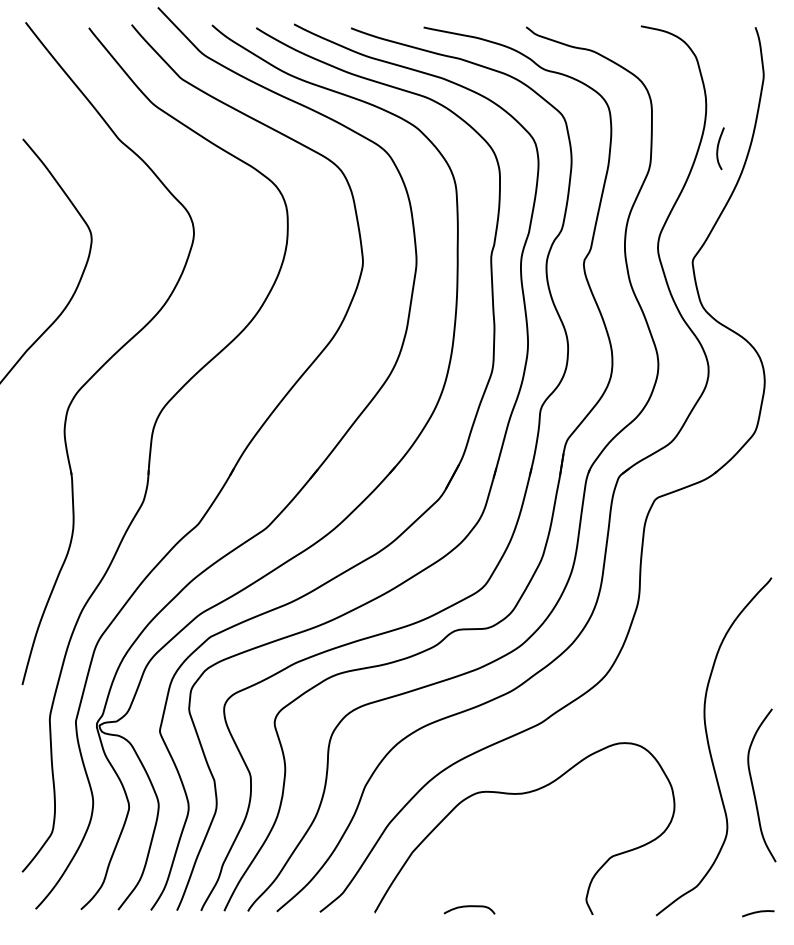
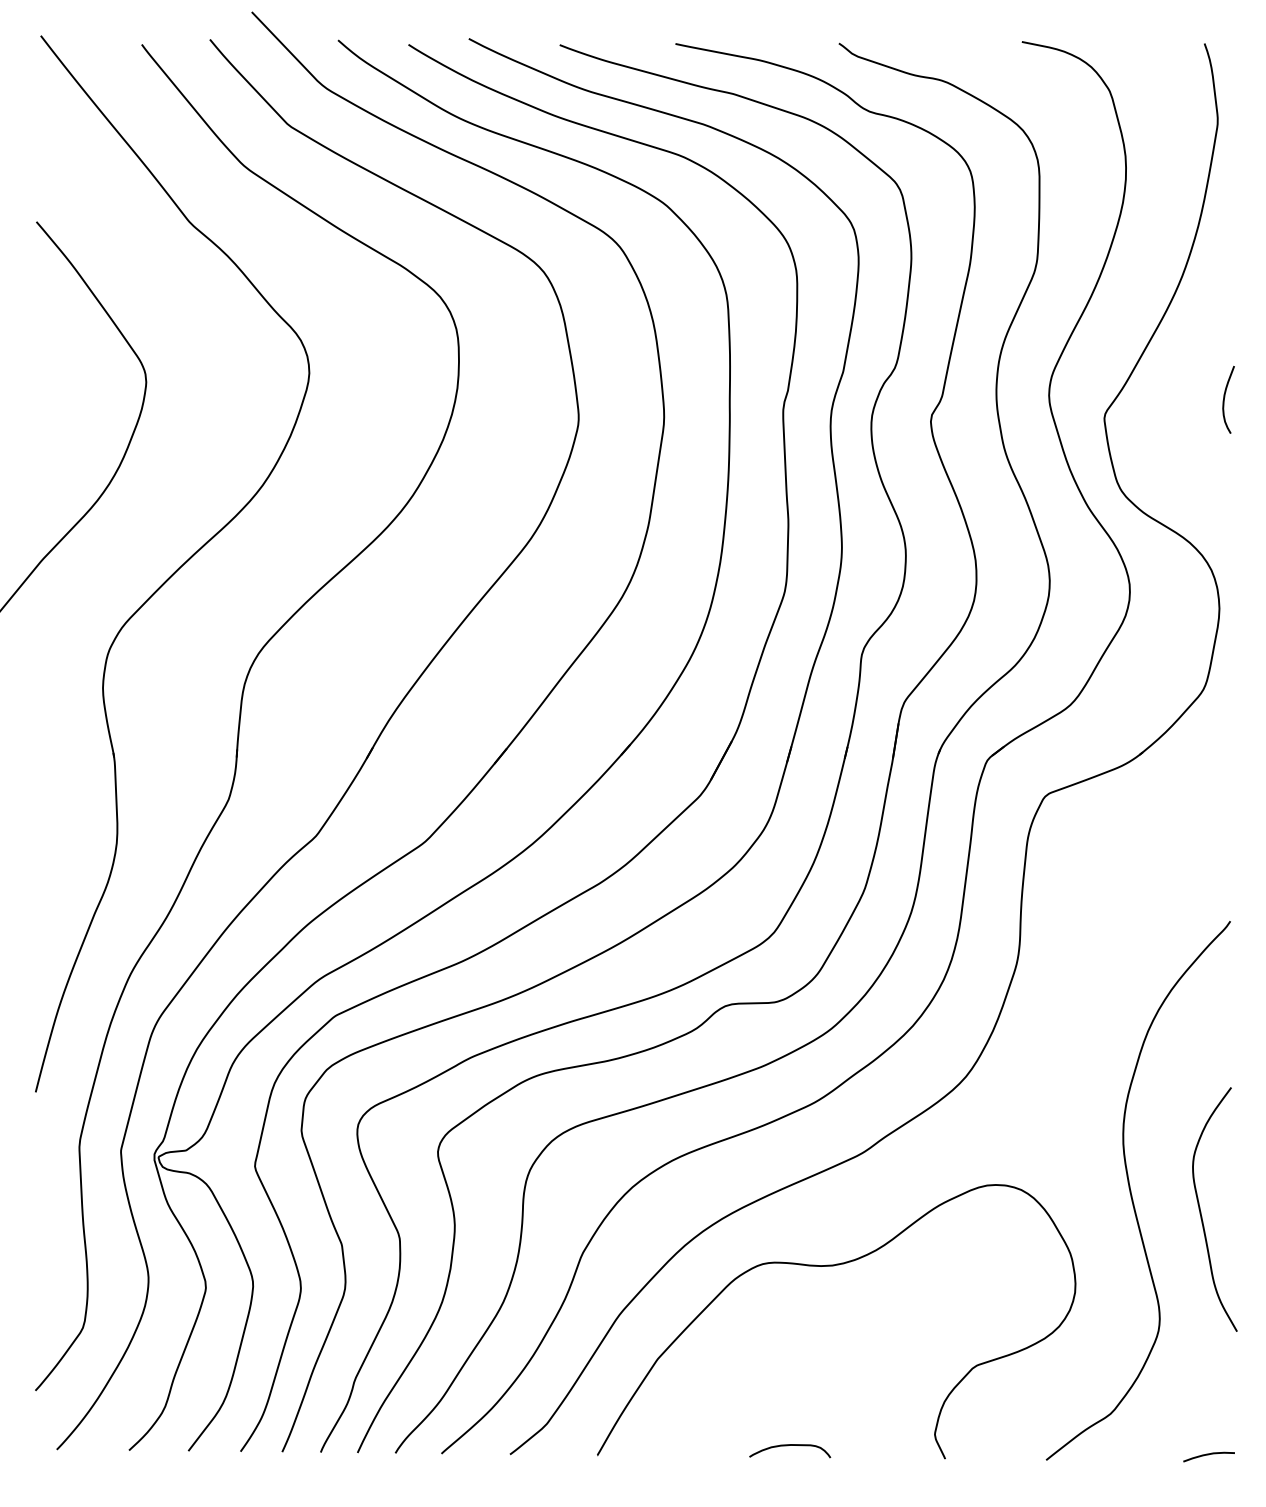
curve: (718, 148) -> (1225, 399), moved
curve: (753, 785) -> (1201, 1209), moved
curve: (469, 907) -> (790, 1447), moved

